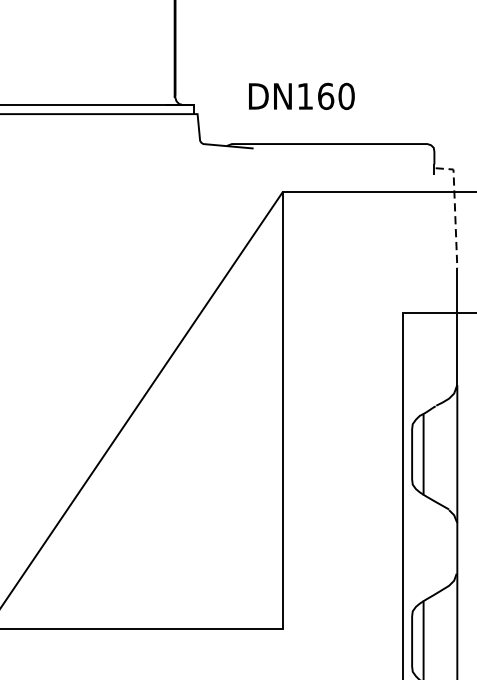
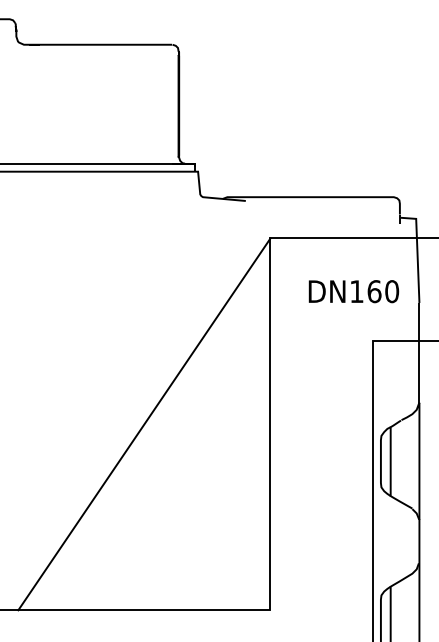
text: (301, 96) -> (353, 291), moved
line: (455, 208) -> (417, 252), dashed -> solid

